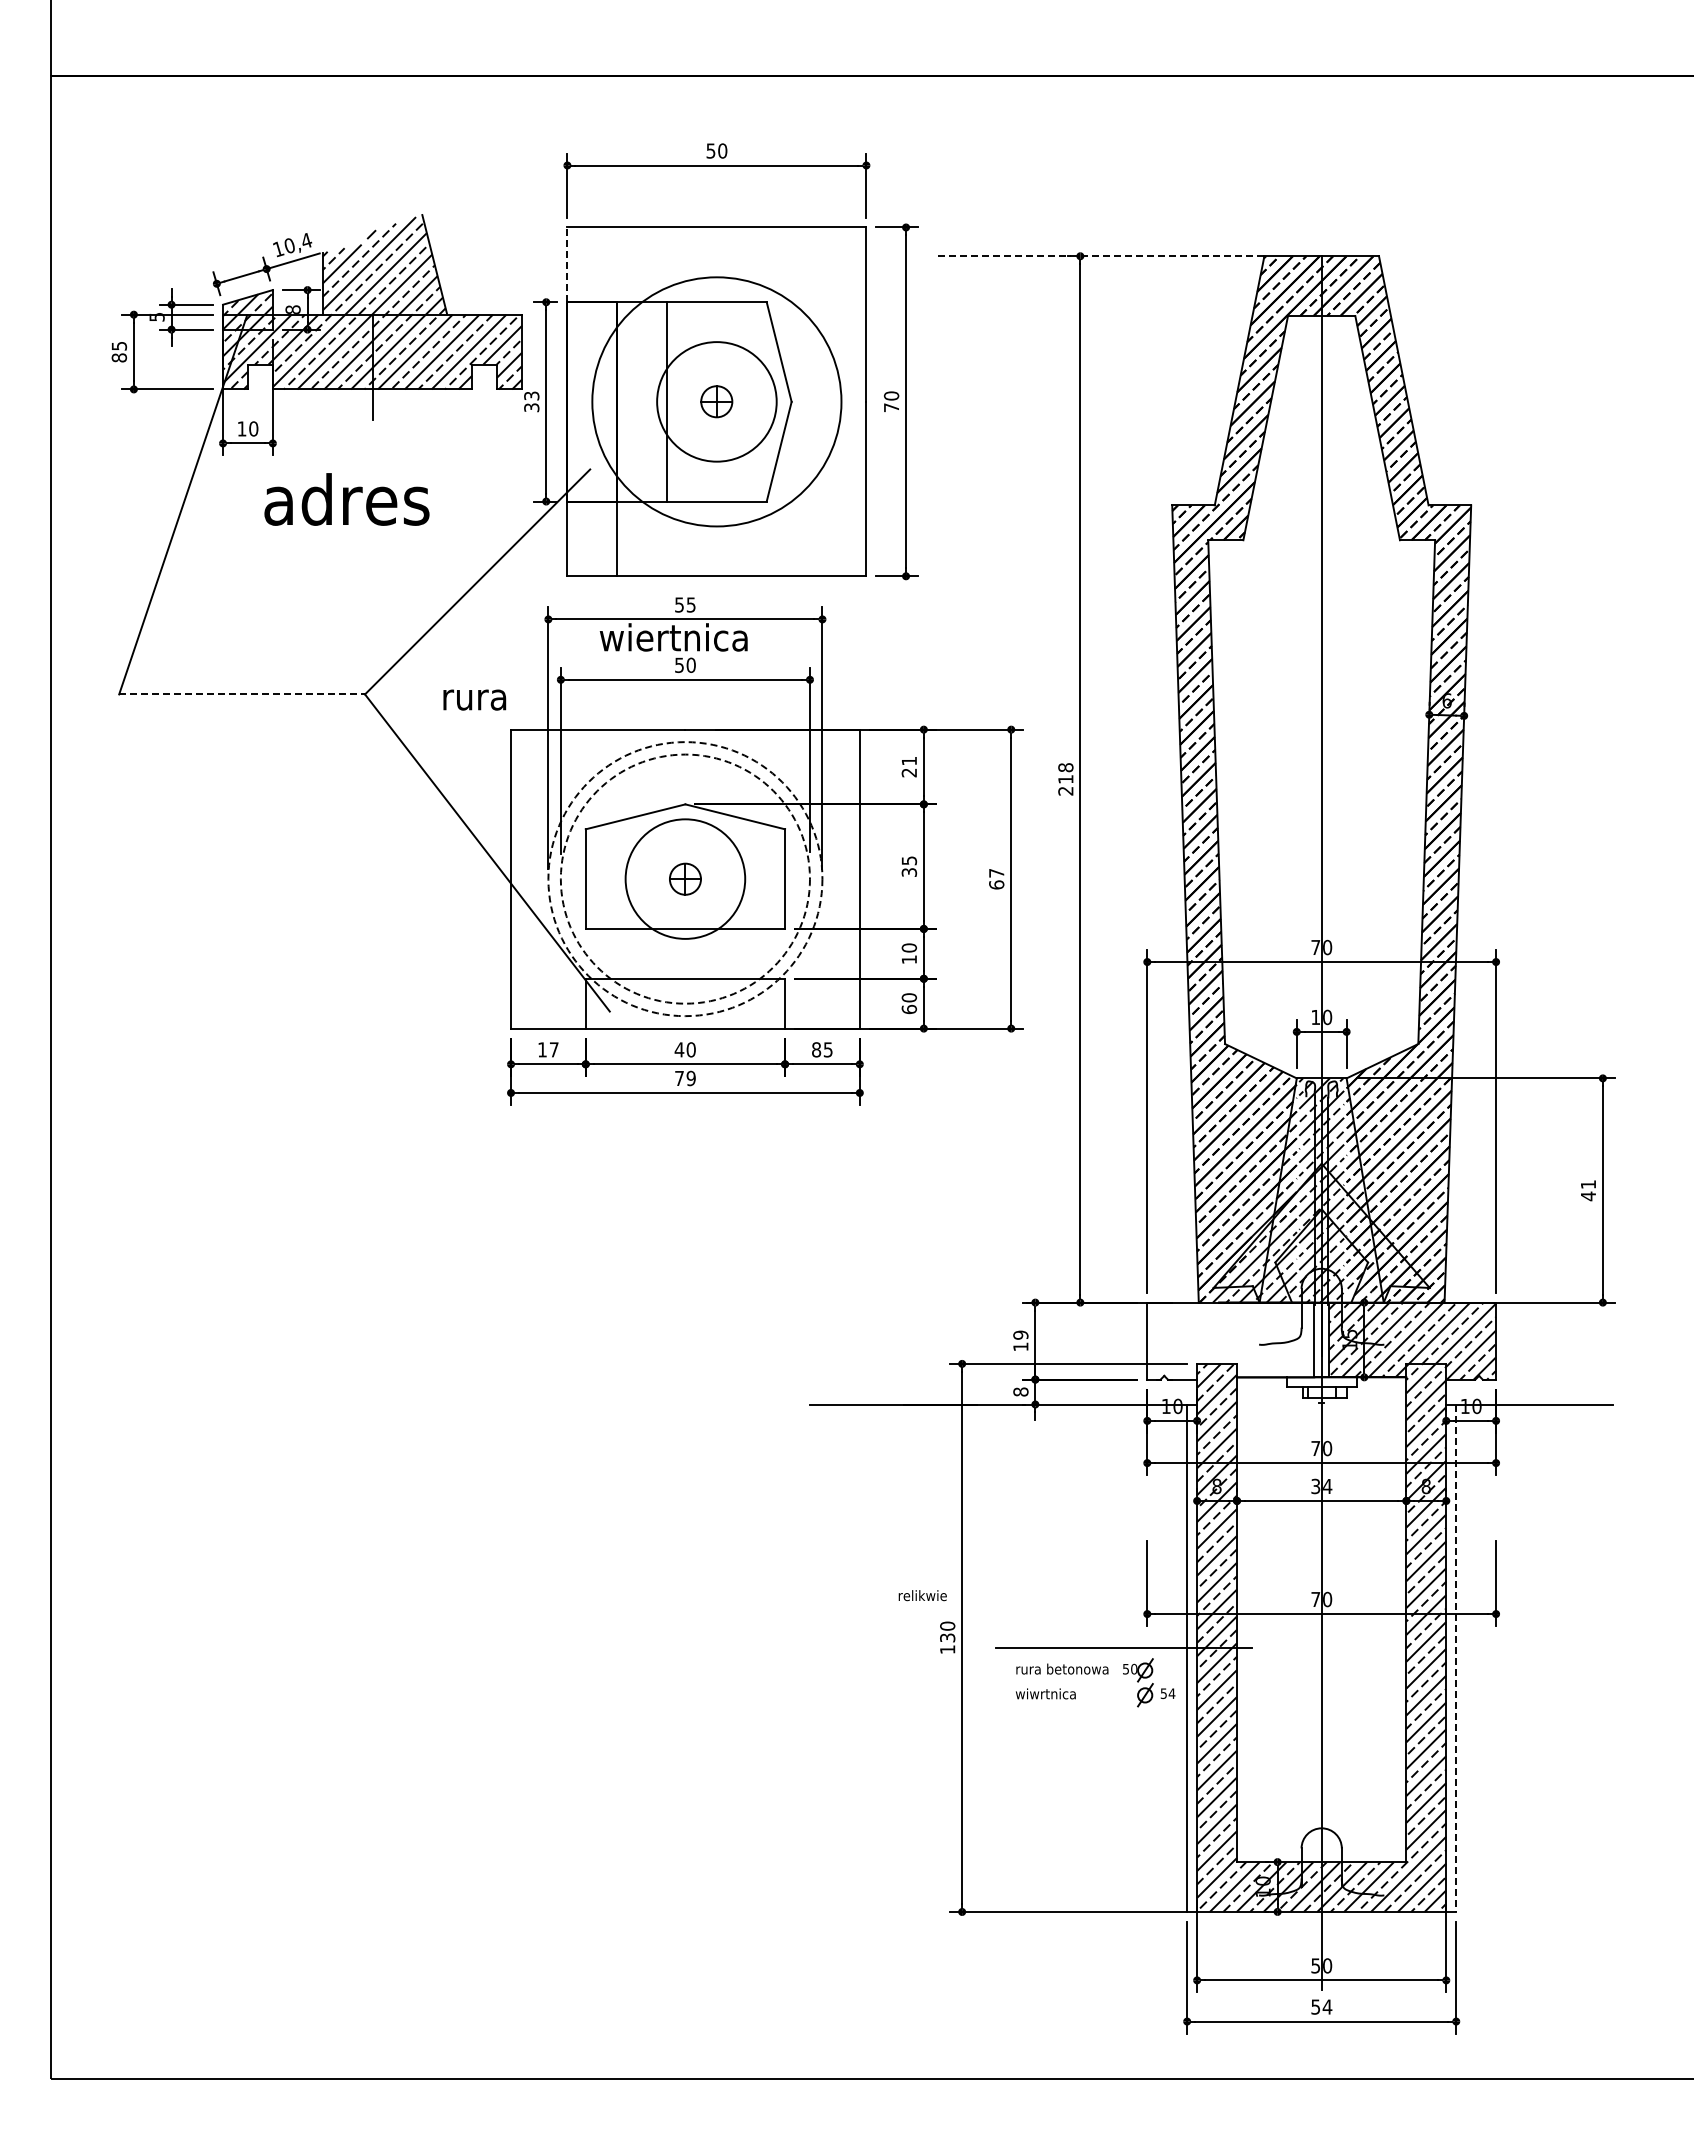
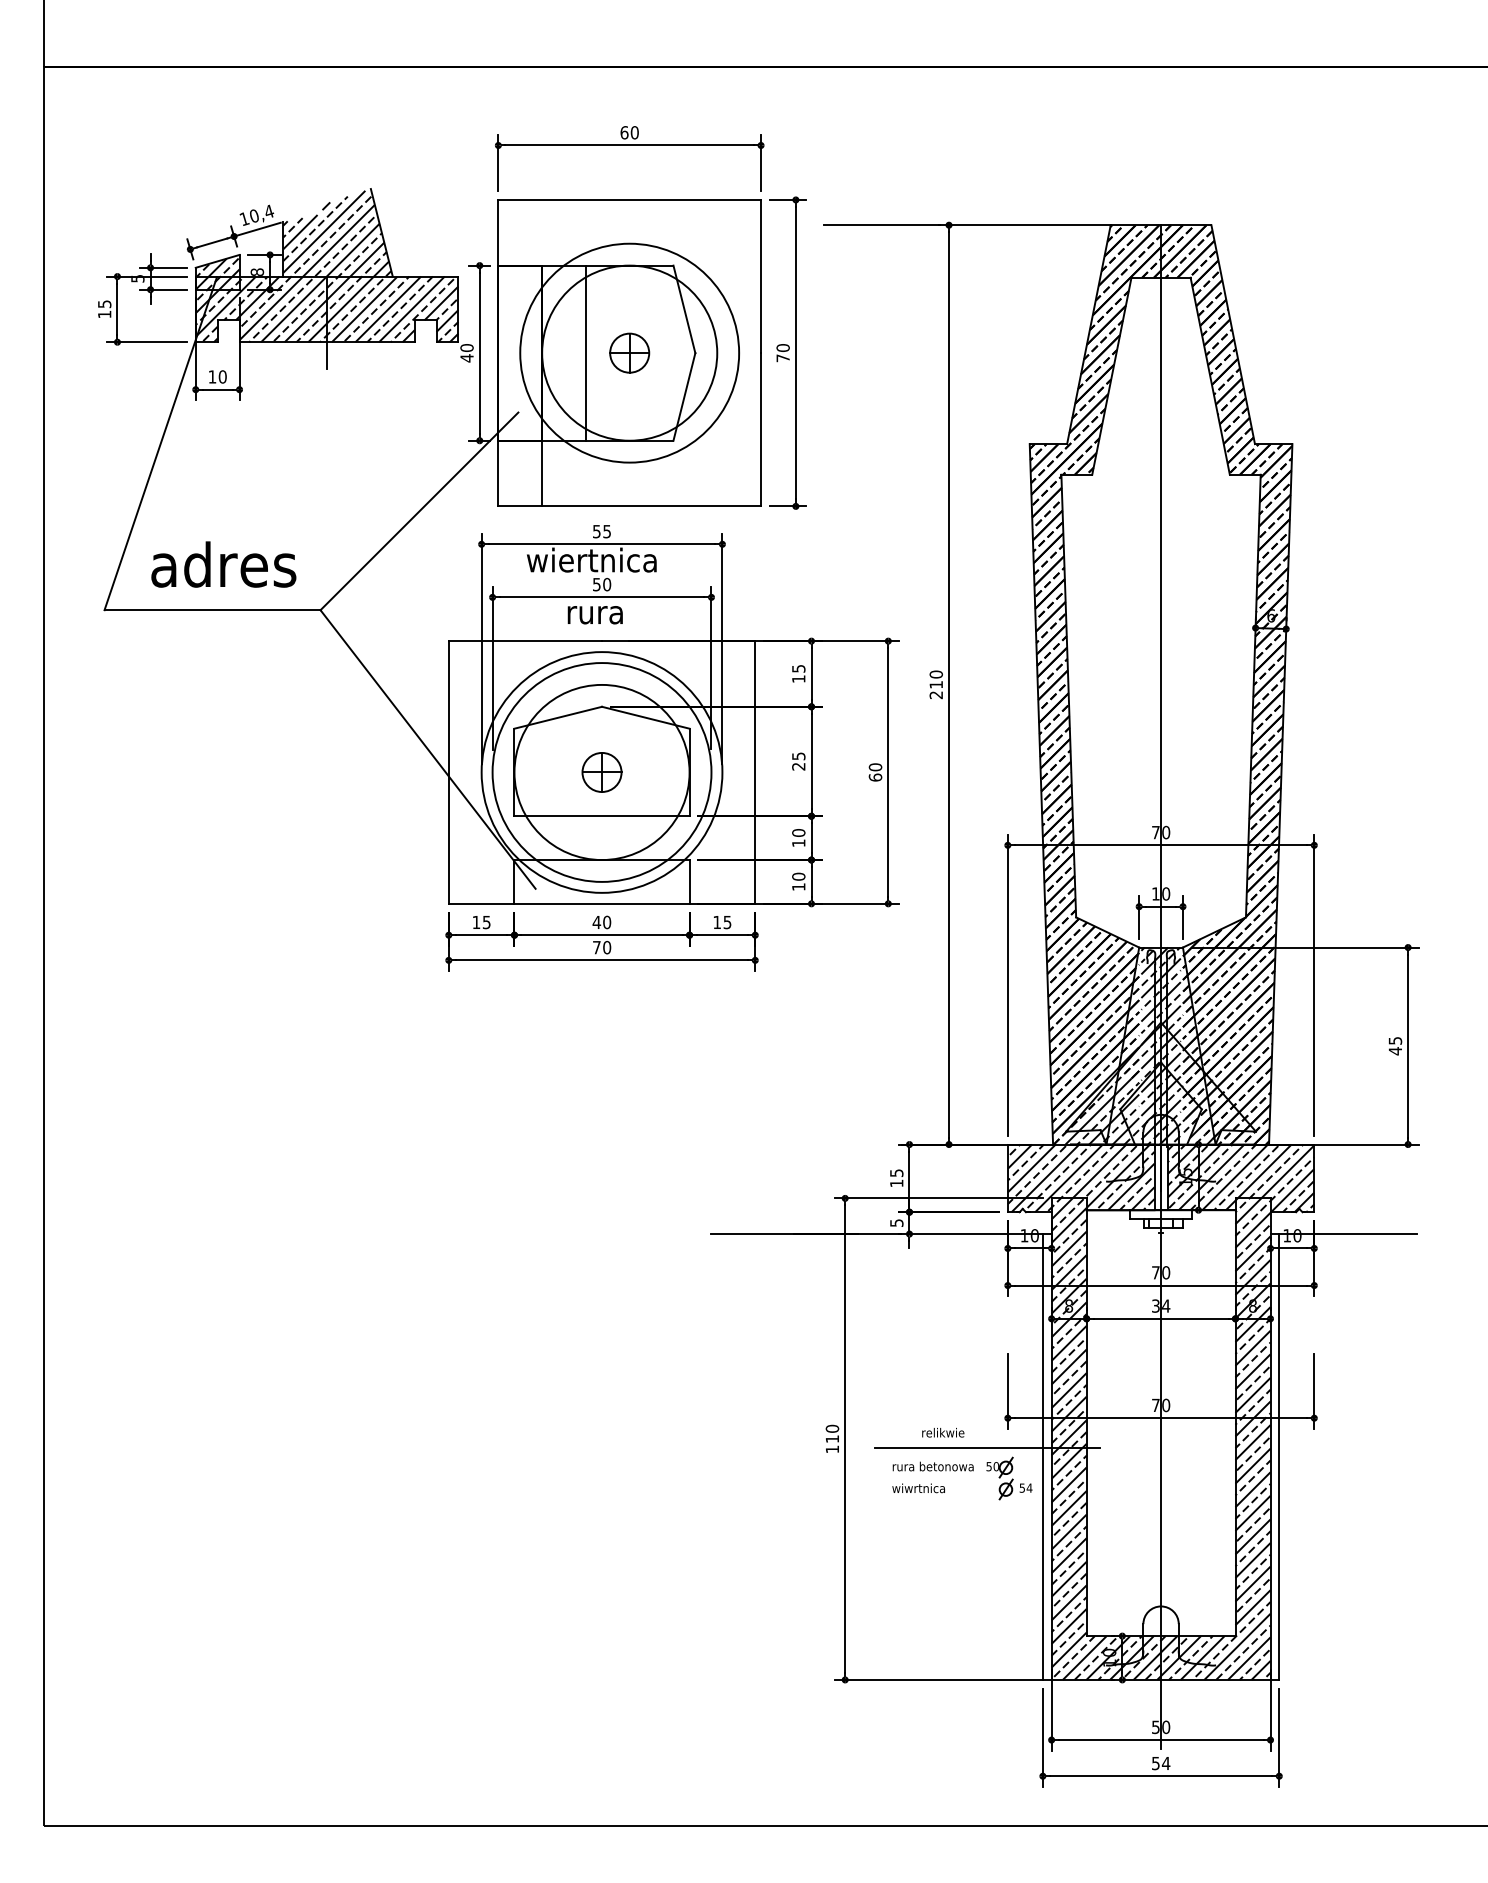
text: (710, 150) -> (624, 132), 50 -> 60
line: (1100, 256) -> (966, 225), dashed -> solid
line: (567, 264) -> (498, 232), dashed -> solid
text: (119, 357) -> (104, 314), 85 -> 15
text: (531, 401) -> (466, 352), 33 -> 40
circle: (716, 401) -> (629, 352), size x1.67
part: (716, 401) -> (629, 352), size x1.43
text: (346, 499) -> (223, 564), moved
line: (242, 694) -> (212, 610), dashed -> solid
text: (474, 699) -> (595, 614), moved
text: (909, 767) -> (798, 674), 21 -> 15
text: (1065, 767) -> (935, 674), 218 -> 210
text: (909, 872) -> (798, 766), 35 -> 25
text: (996, 872) -> (875, 766), 67 -> 60
circle: (684, 878) -> (601, 771), dashed -> solid
circle: (685, 878) -> (602, 771), size x1.67
circle: (685, 879) -> (602, 772), dashed -> solid
part: (685, 879) -> (602, 772), size x1.43
text: (909, 1009) -> (798, 887), 60 -> 10
text: (553, 1049) -> (486, 922), 17 -> 15
text: (816, 1049) -> (717, 922), 85 -> 15
text: (690, 1078) -> (606, 947), 79 -> 70
text: (1588, 1184) -> (1395, 1040), 41 -> 45
text: (1020, 1334) -> (896, 1172), 19 -> 15
hatch: (1230, 1340) -> (1080, 1177), added
text: (1020, 1391) -> (896, 1222), 8 -> 5
text: (922, 1595) -> (943, 1432), moved
text: (947, 1637) -> (832, 1438), 130 -> 110
line: (1456, 1658) -> (1279, 1457), dashed -> solid

